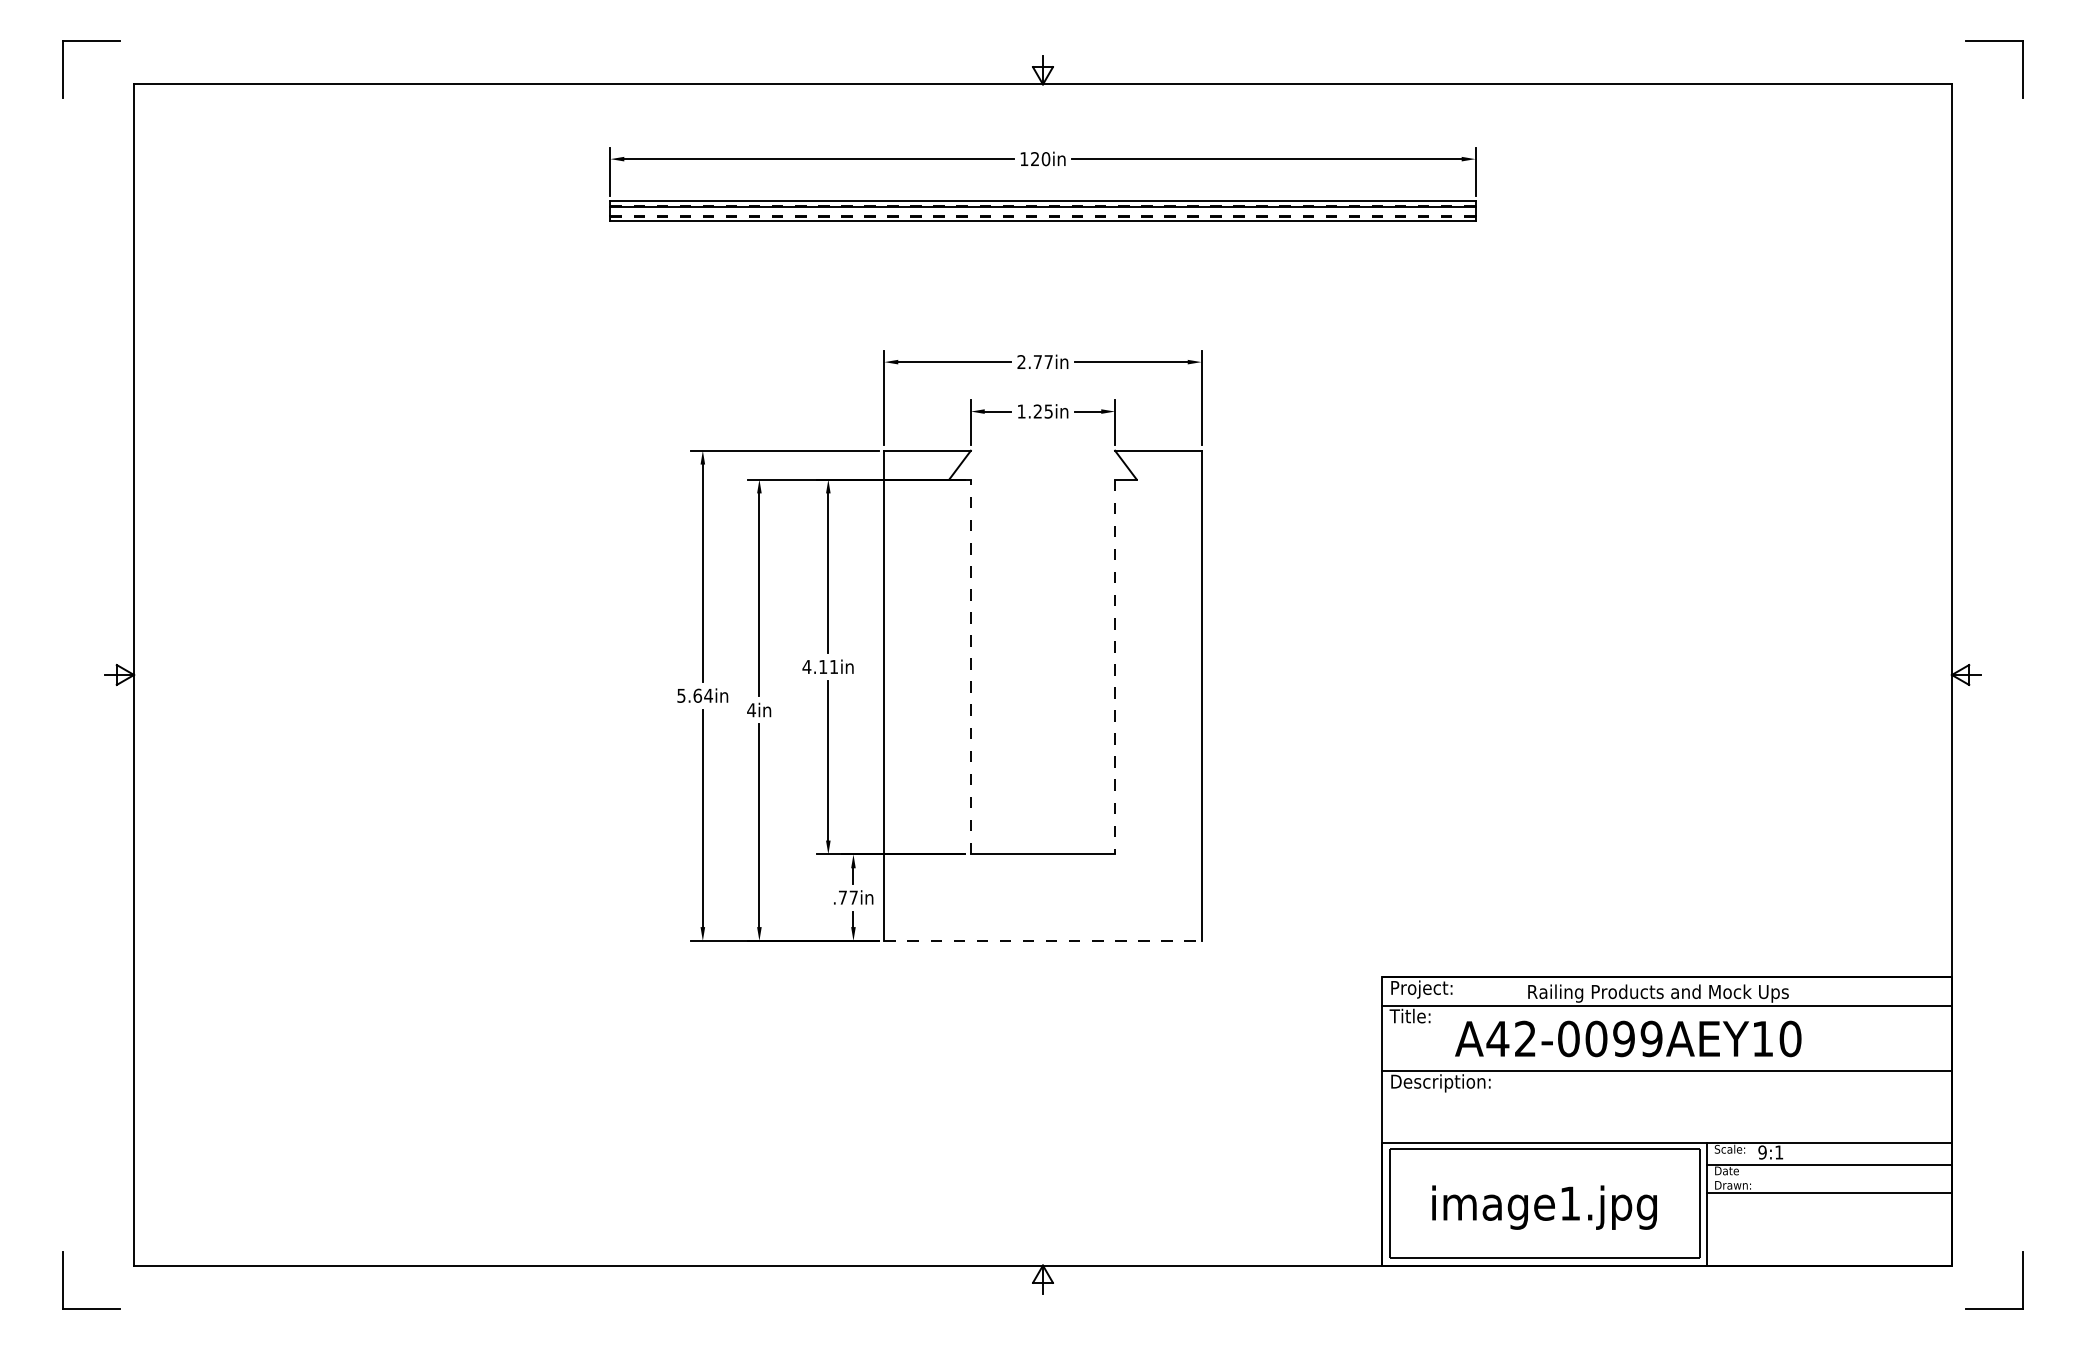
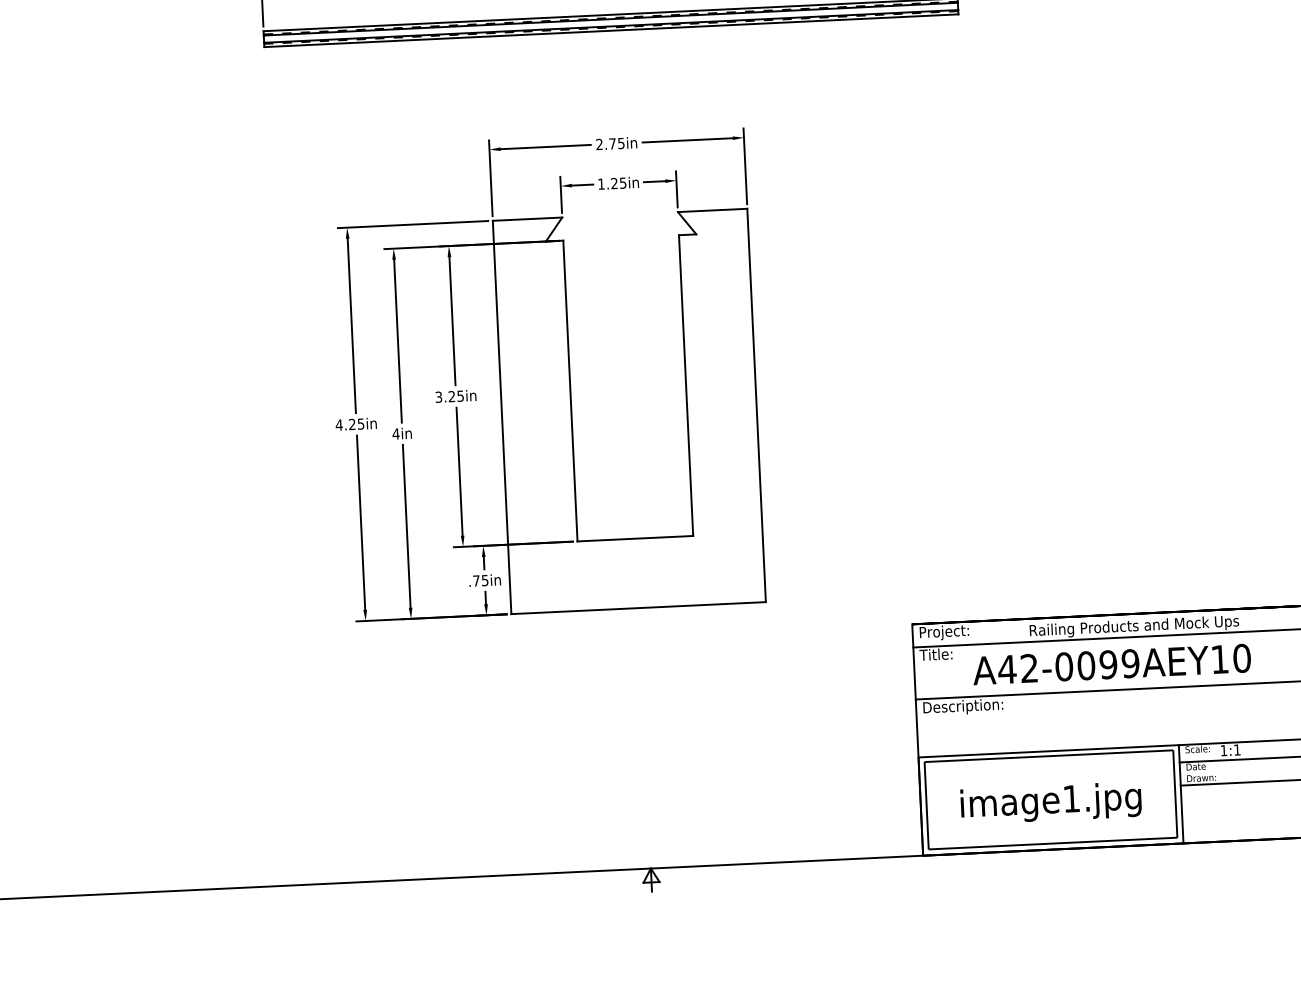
line: (1043, 215) -> (611, 26), dashed -> solid
text: (1048, 362) -> (621, 143), 2.77in -> 2.75in
text: (819, 666) -> (448, 396), 4.11in -> 3.25in
line: (970, 666) -> (570, 390), dashed -> solid
line: (1115, 667) -> (686, 385), dashed -> solid
text: (694, 695) -> (349, 424), 5.64in -> 4.25in
text: (853, 897) -> (484, 580), .77in -> .75in
line: (1043, 940) -> (639, 607), dashed -> solid
text: (1762, 1152) -> (1223, 750), 9:1 -> 1:1

